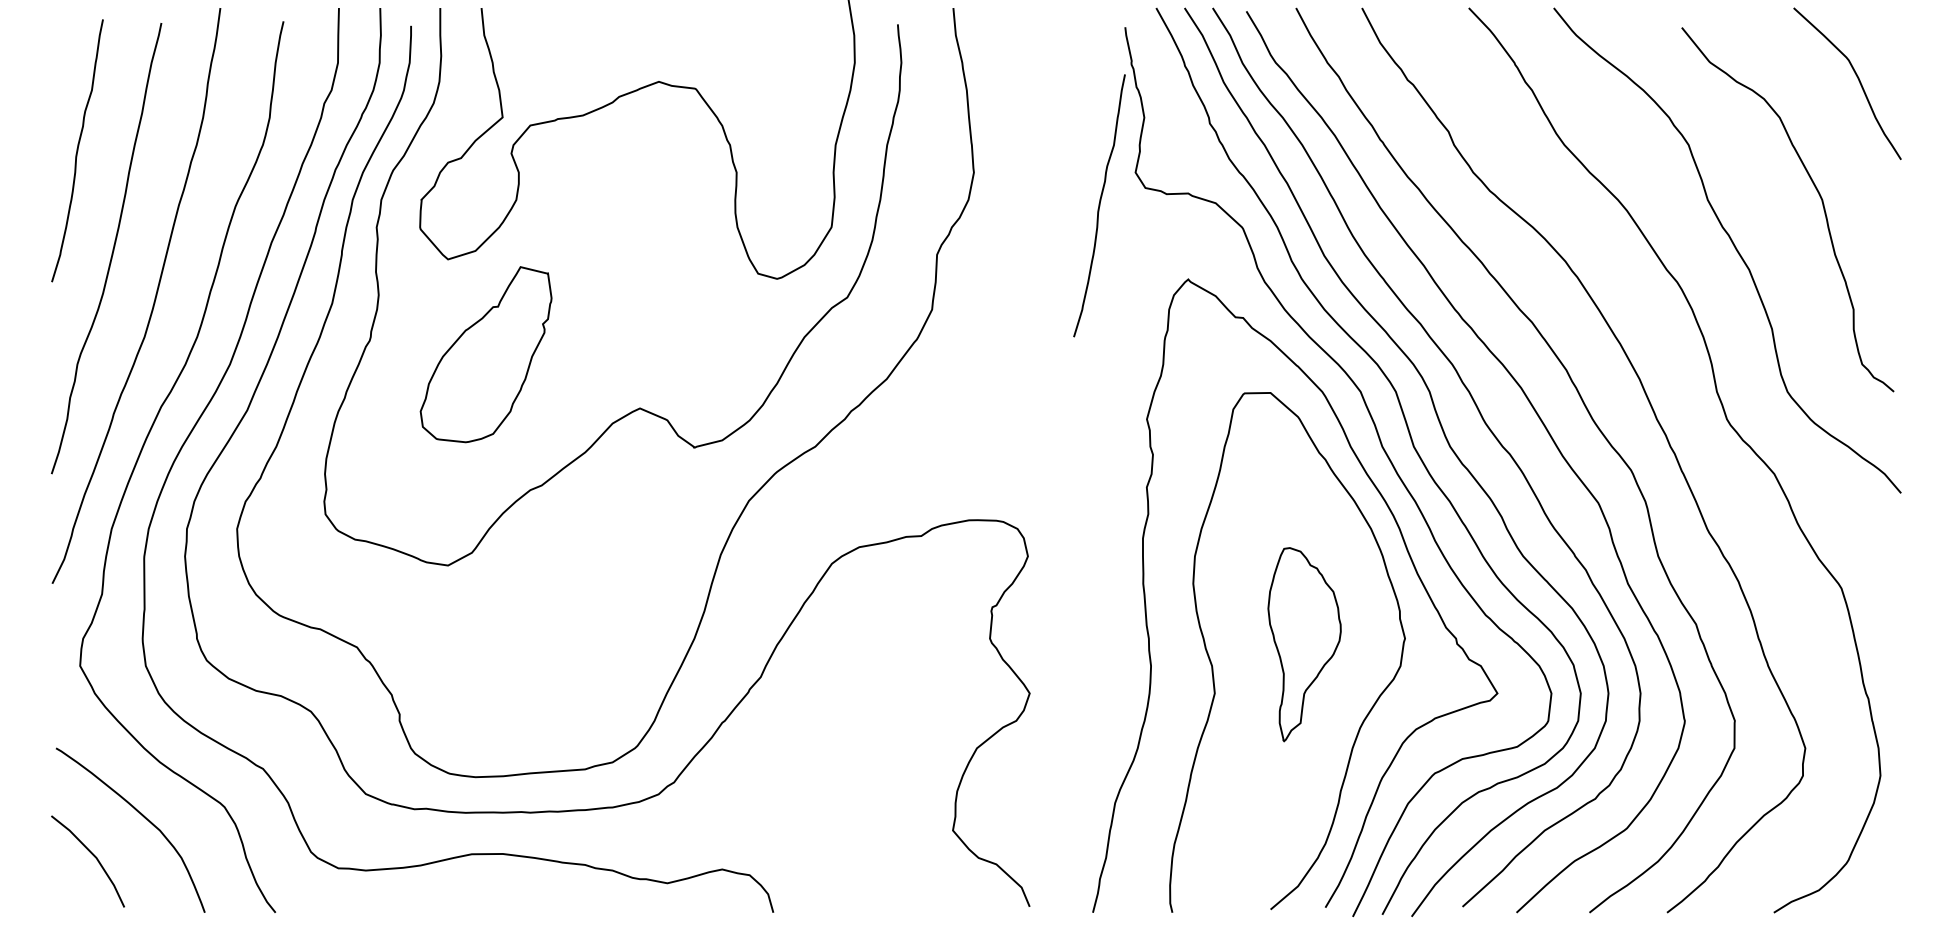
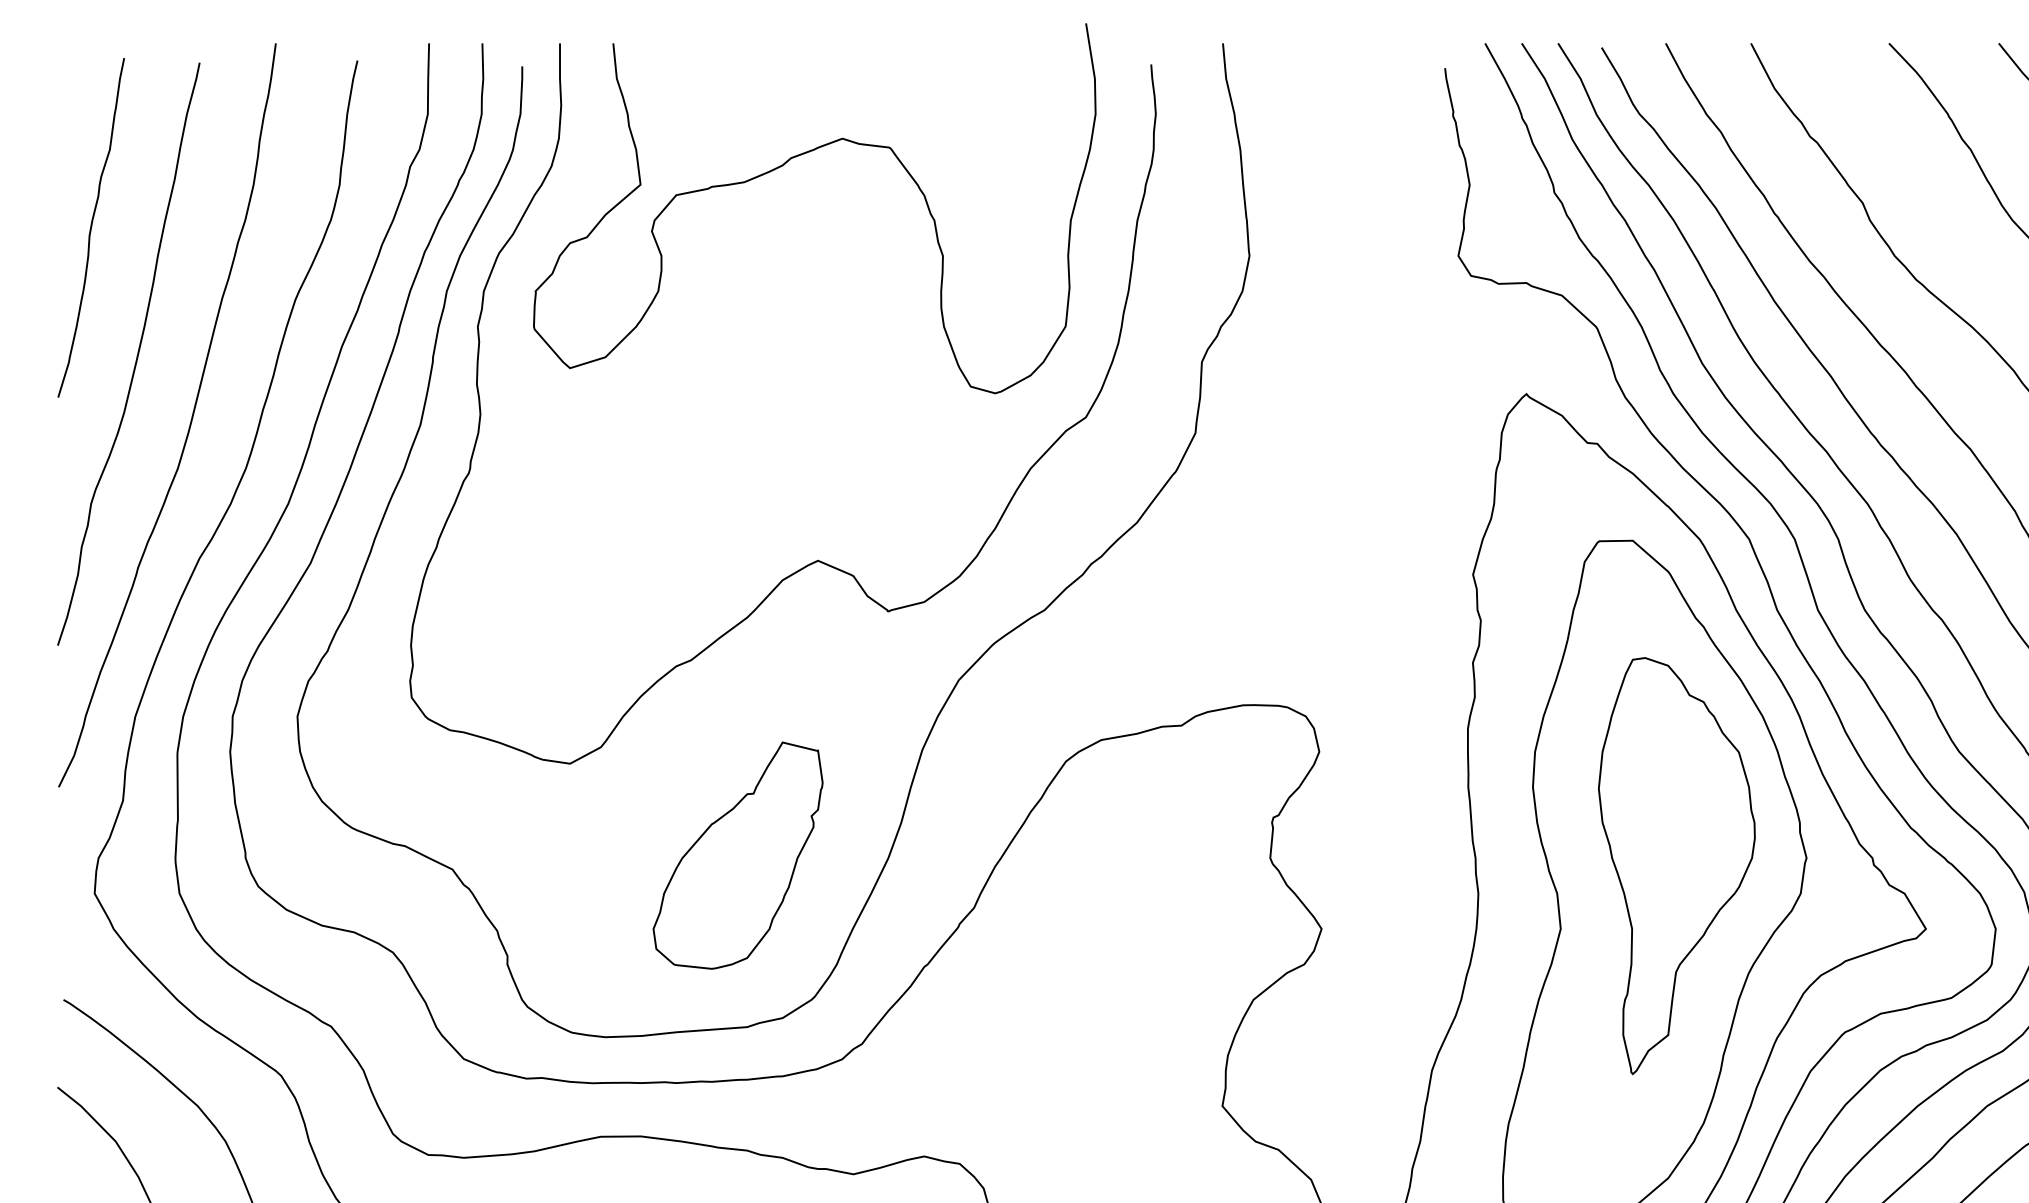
curve: (1099, 205) -> (1411, 298), removed
part: (485, 354) -> (737, 855), moved
part: (1304, 644) -> (1676, 865), size x1.67

